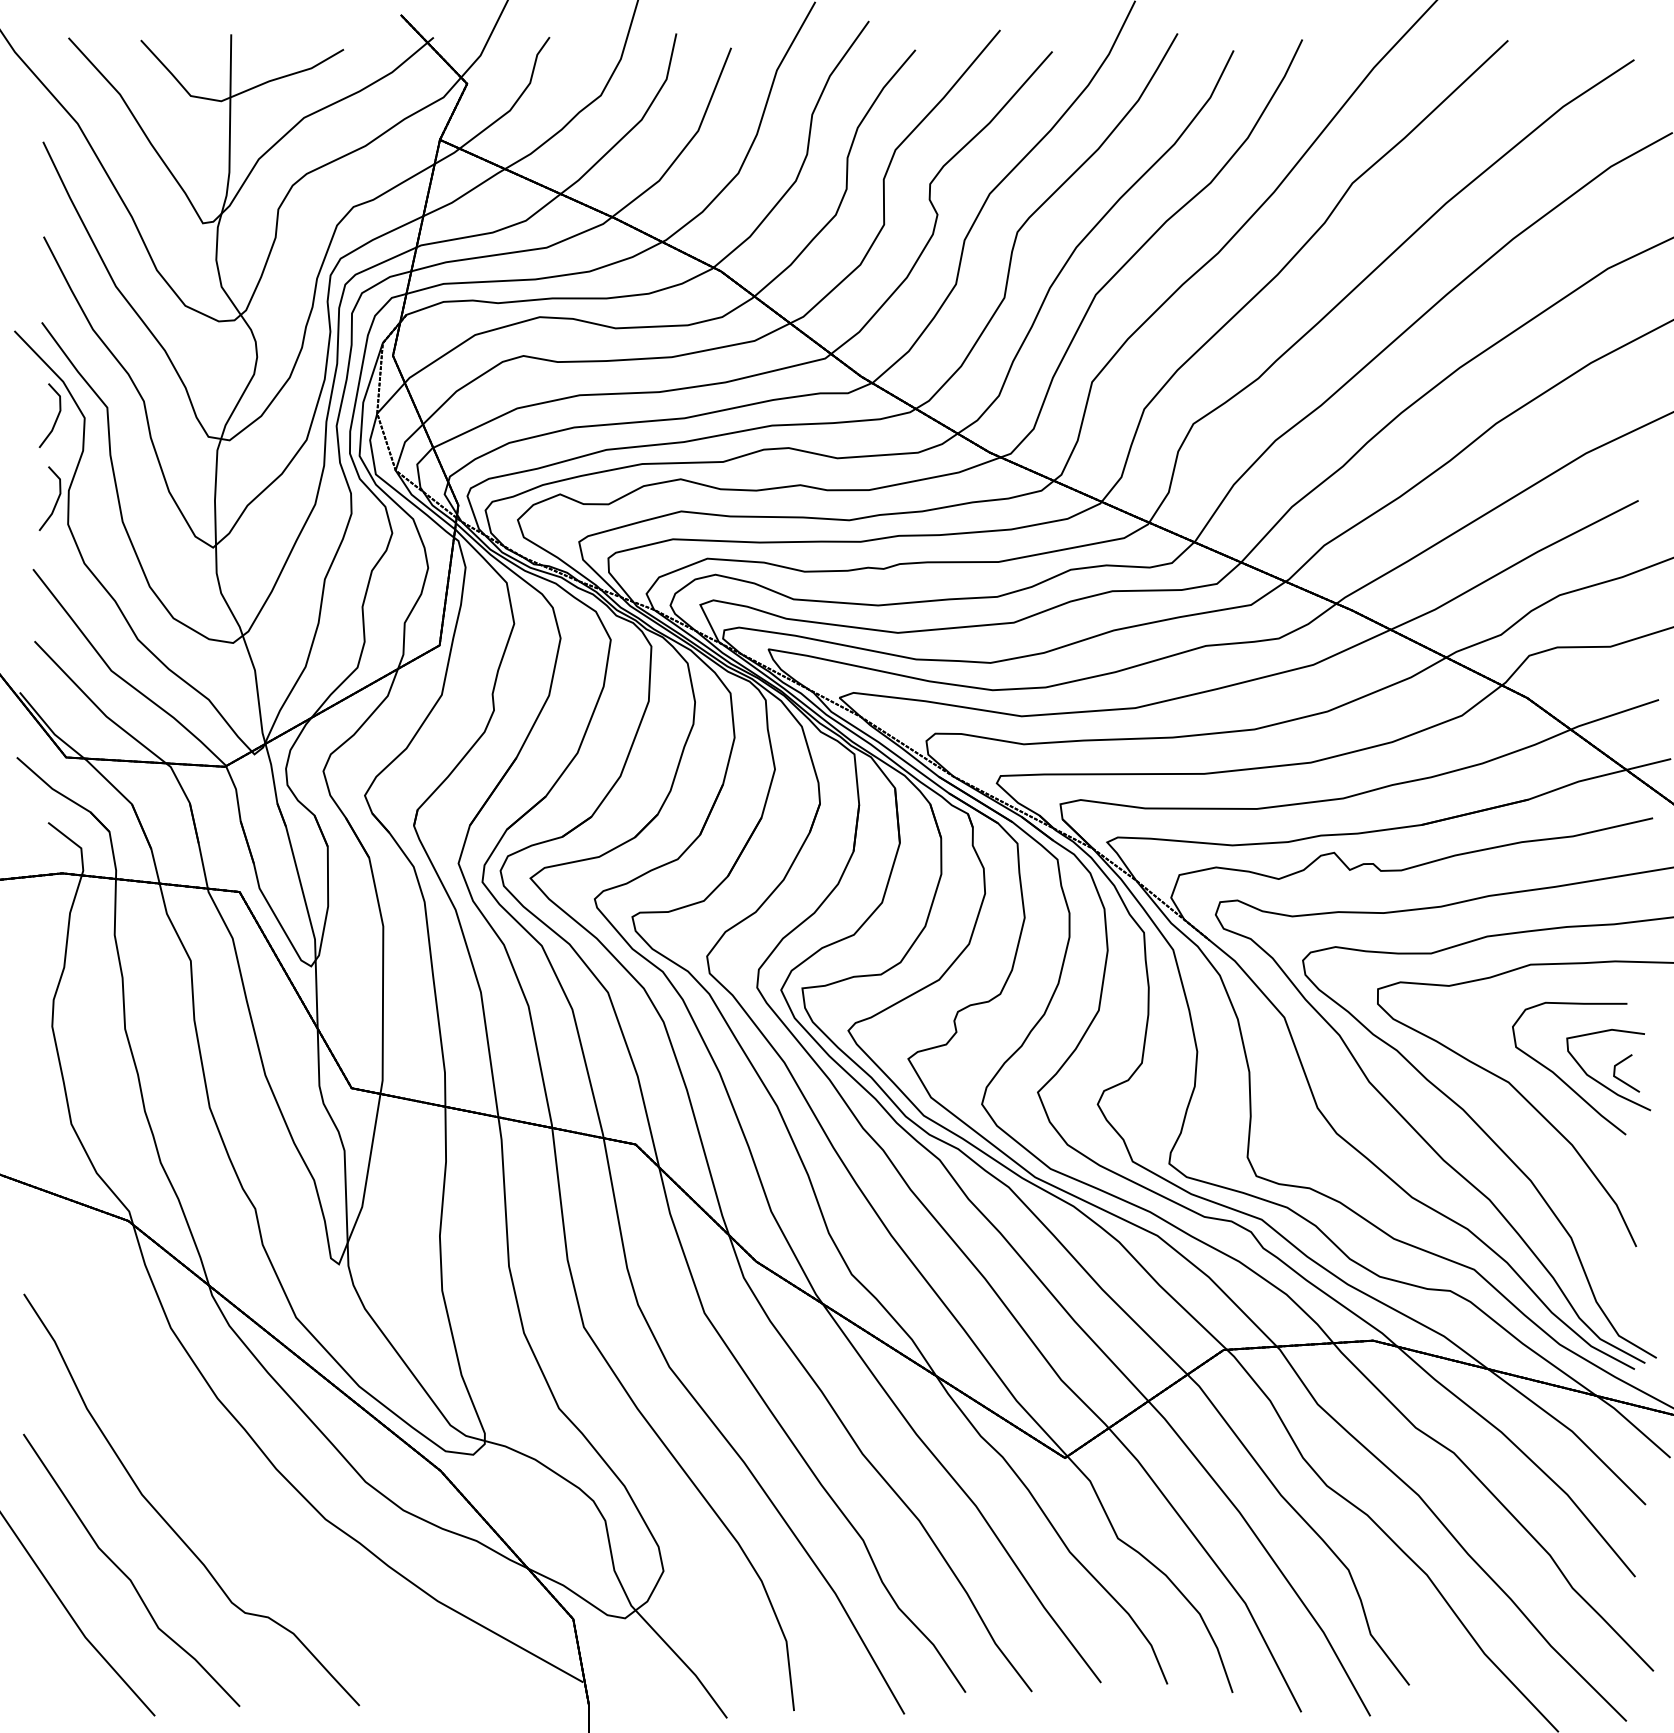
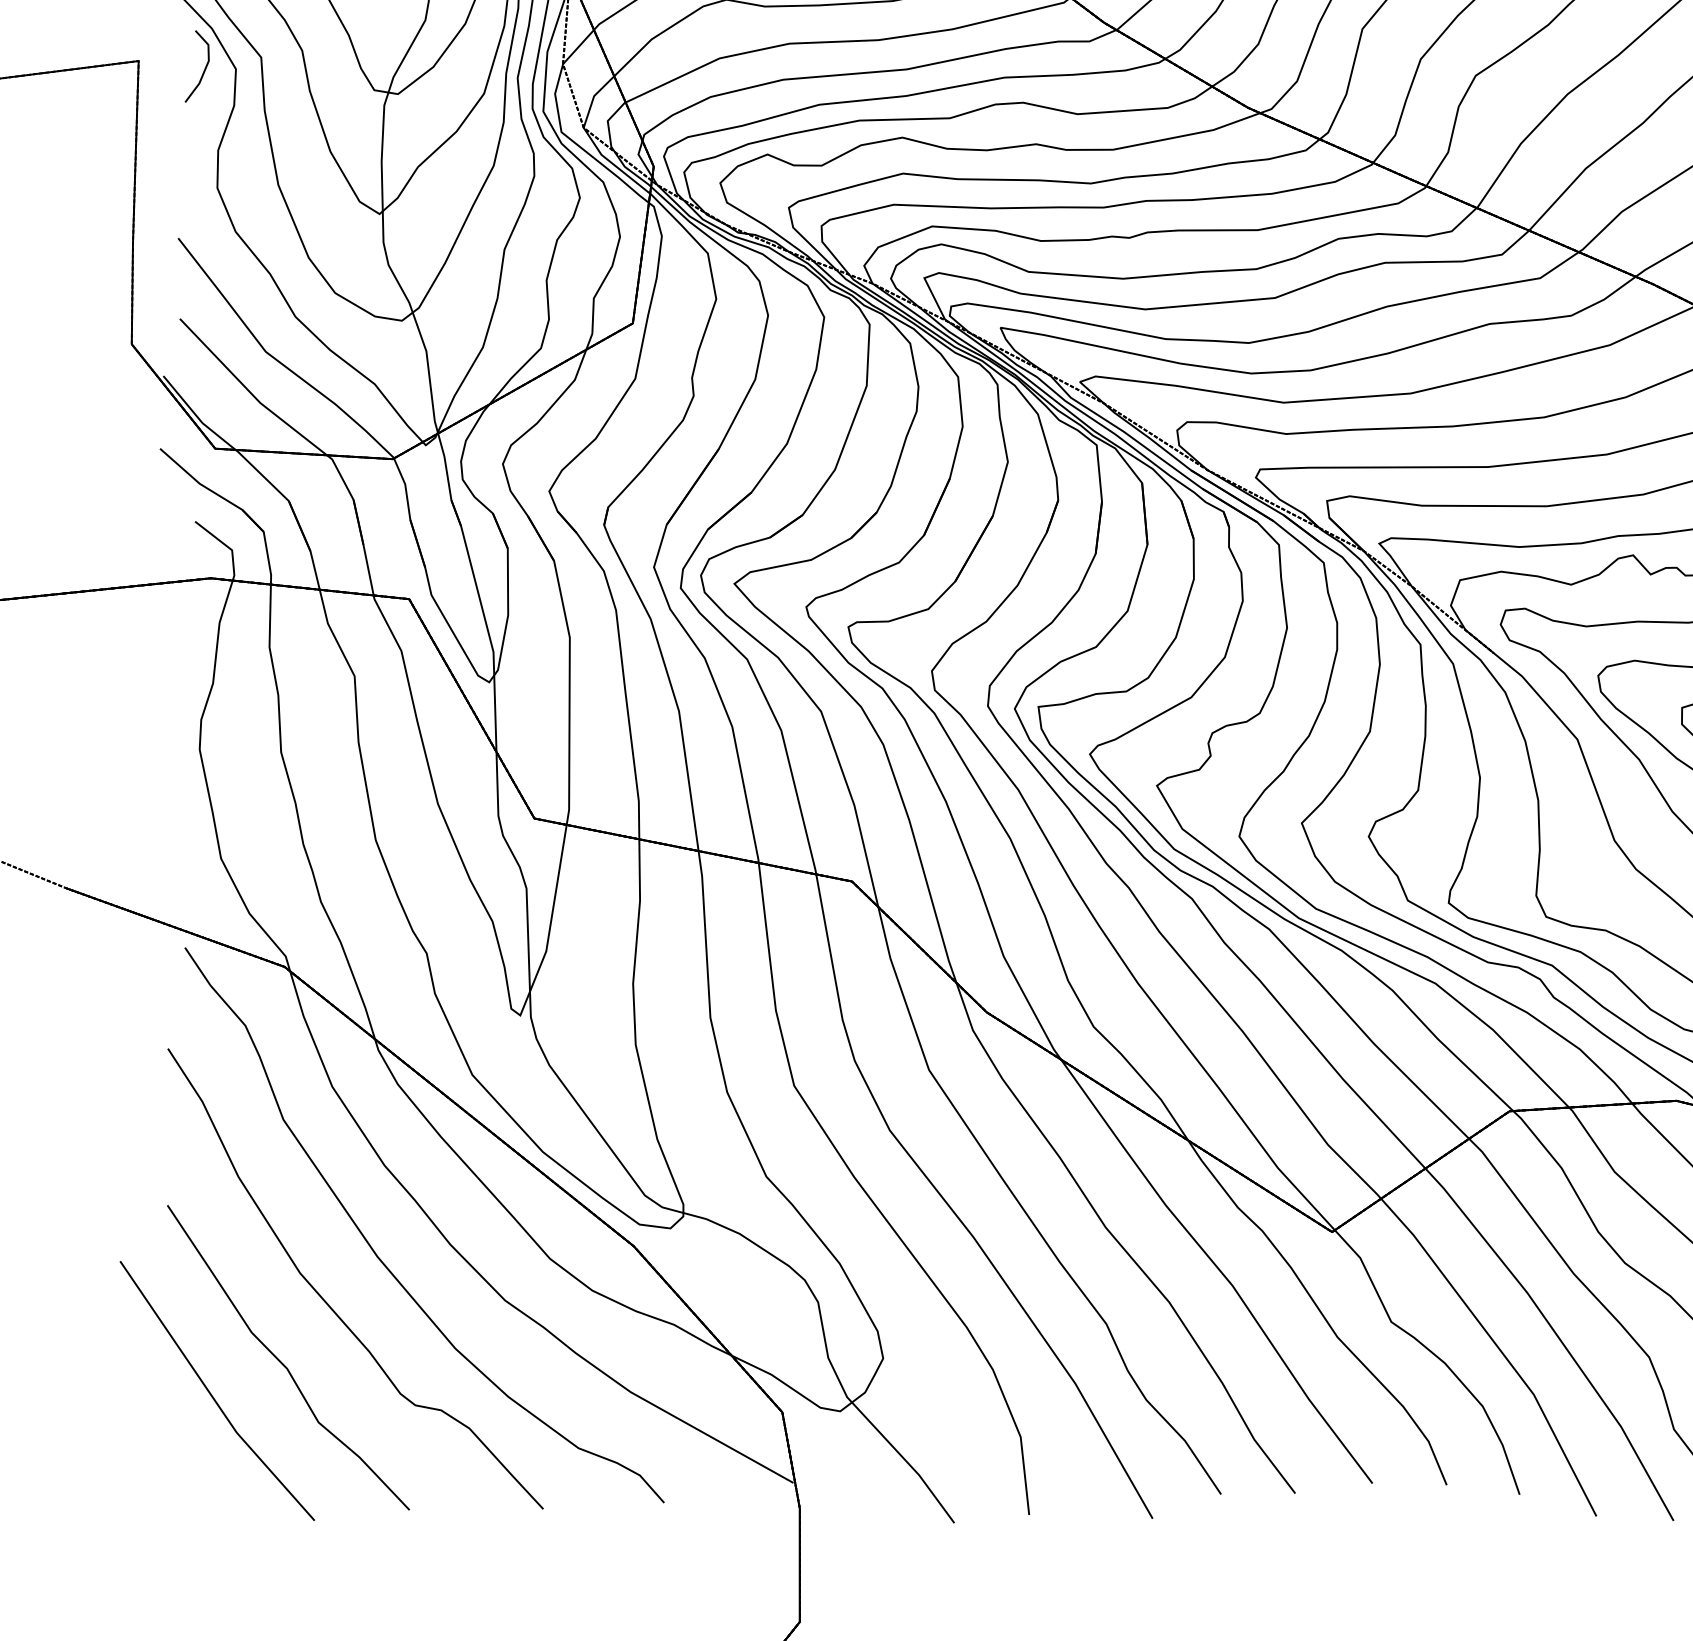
line: (55, 502) -> (203, 163), removed
curve: (217, 1485) -> (384, 1262), added

